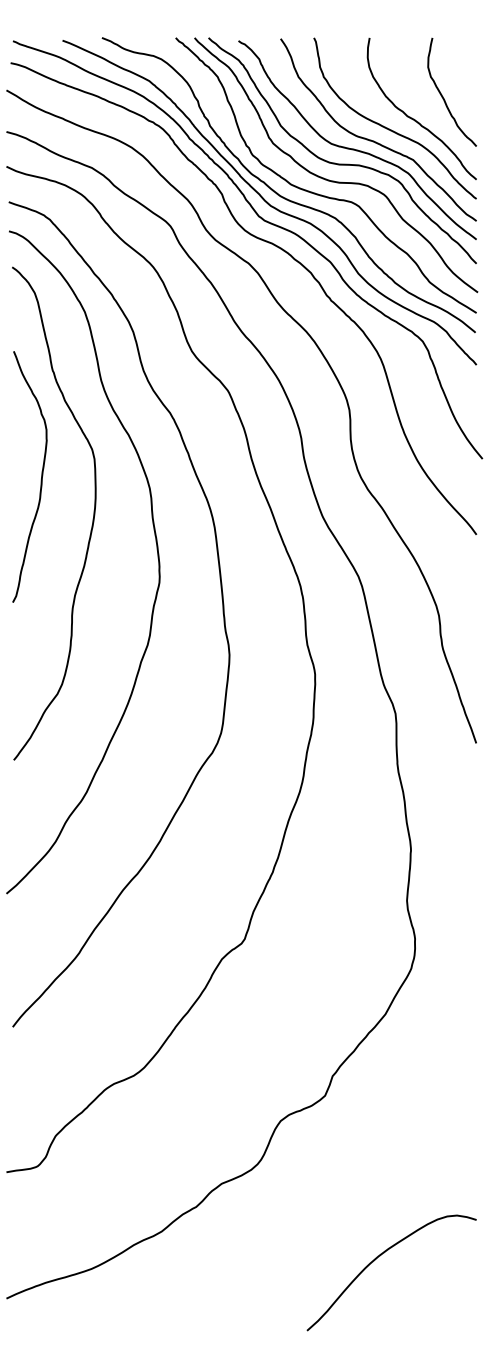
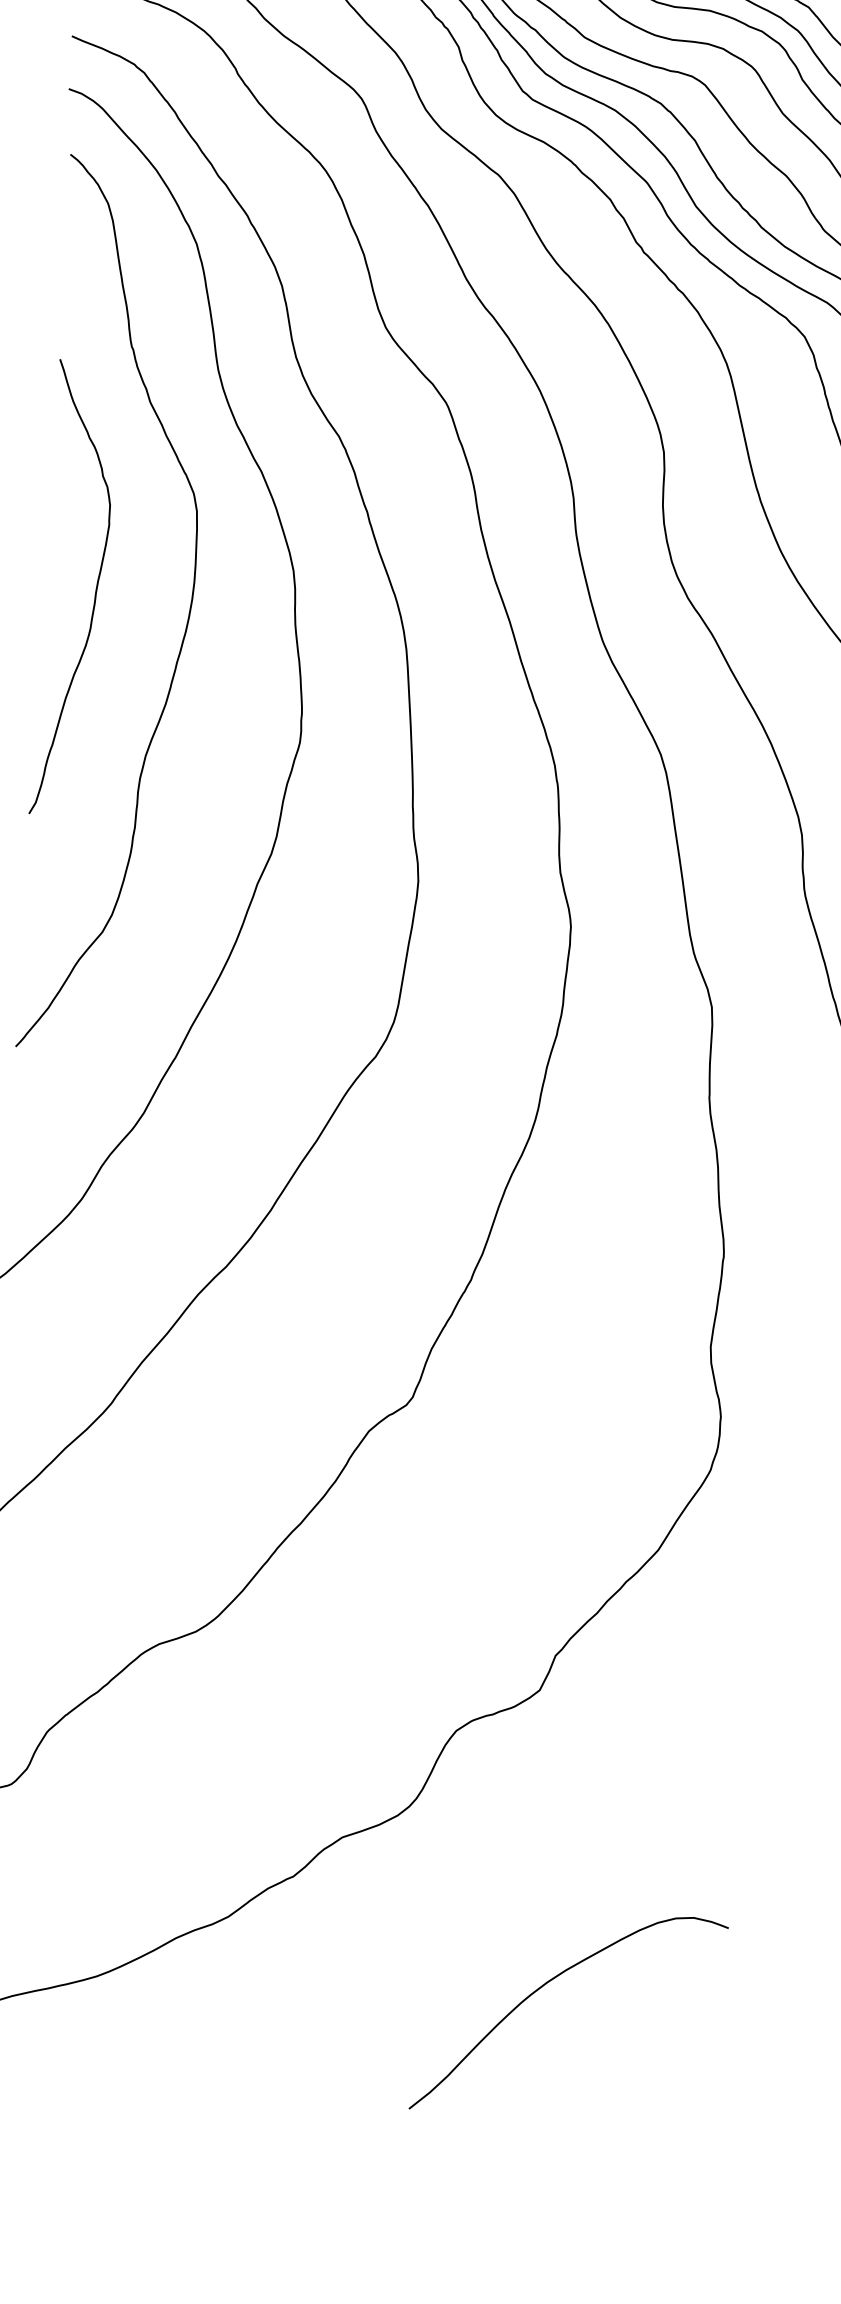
curve: (40, 480) -> (93, 596), moved
curve: (380, 1256) -> (550, 1983), moved

